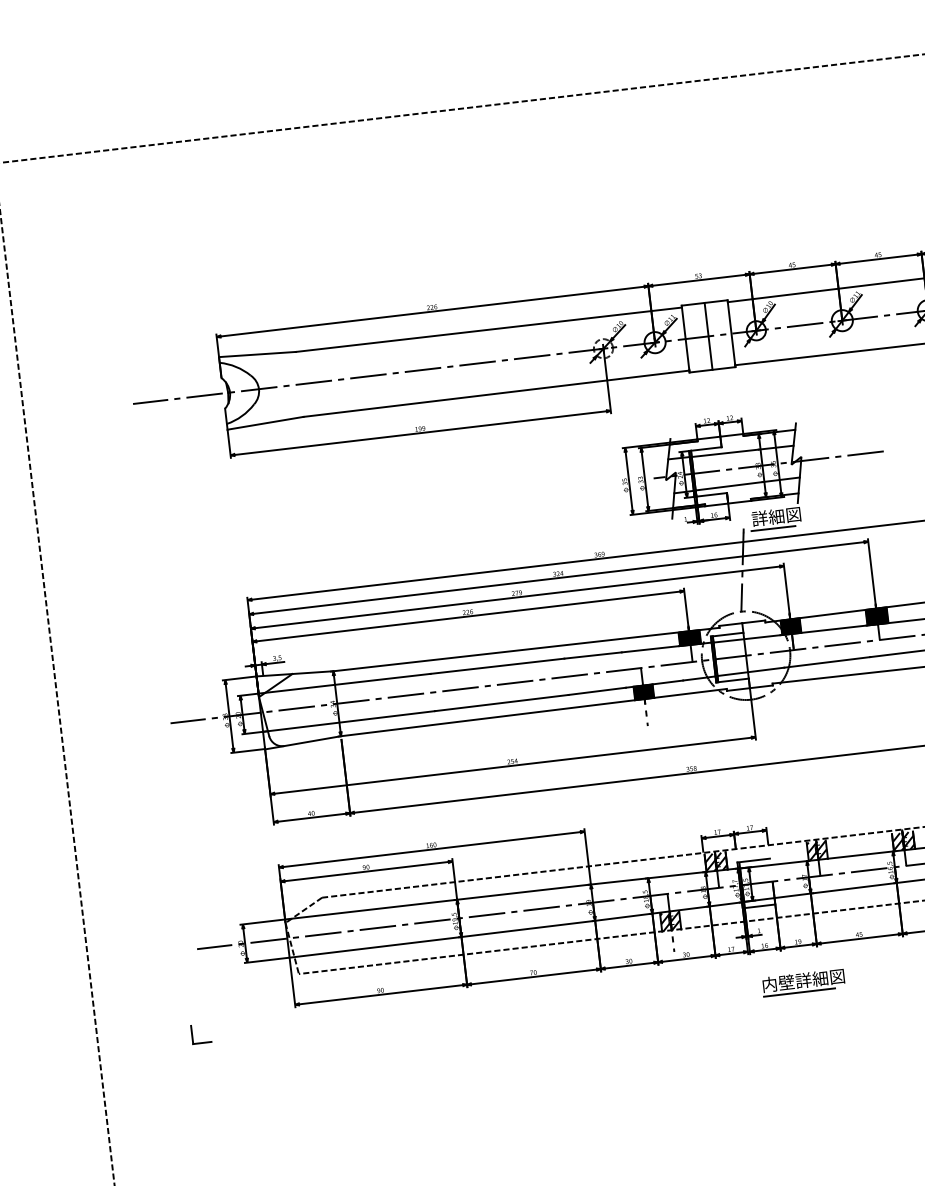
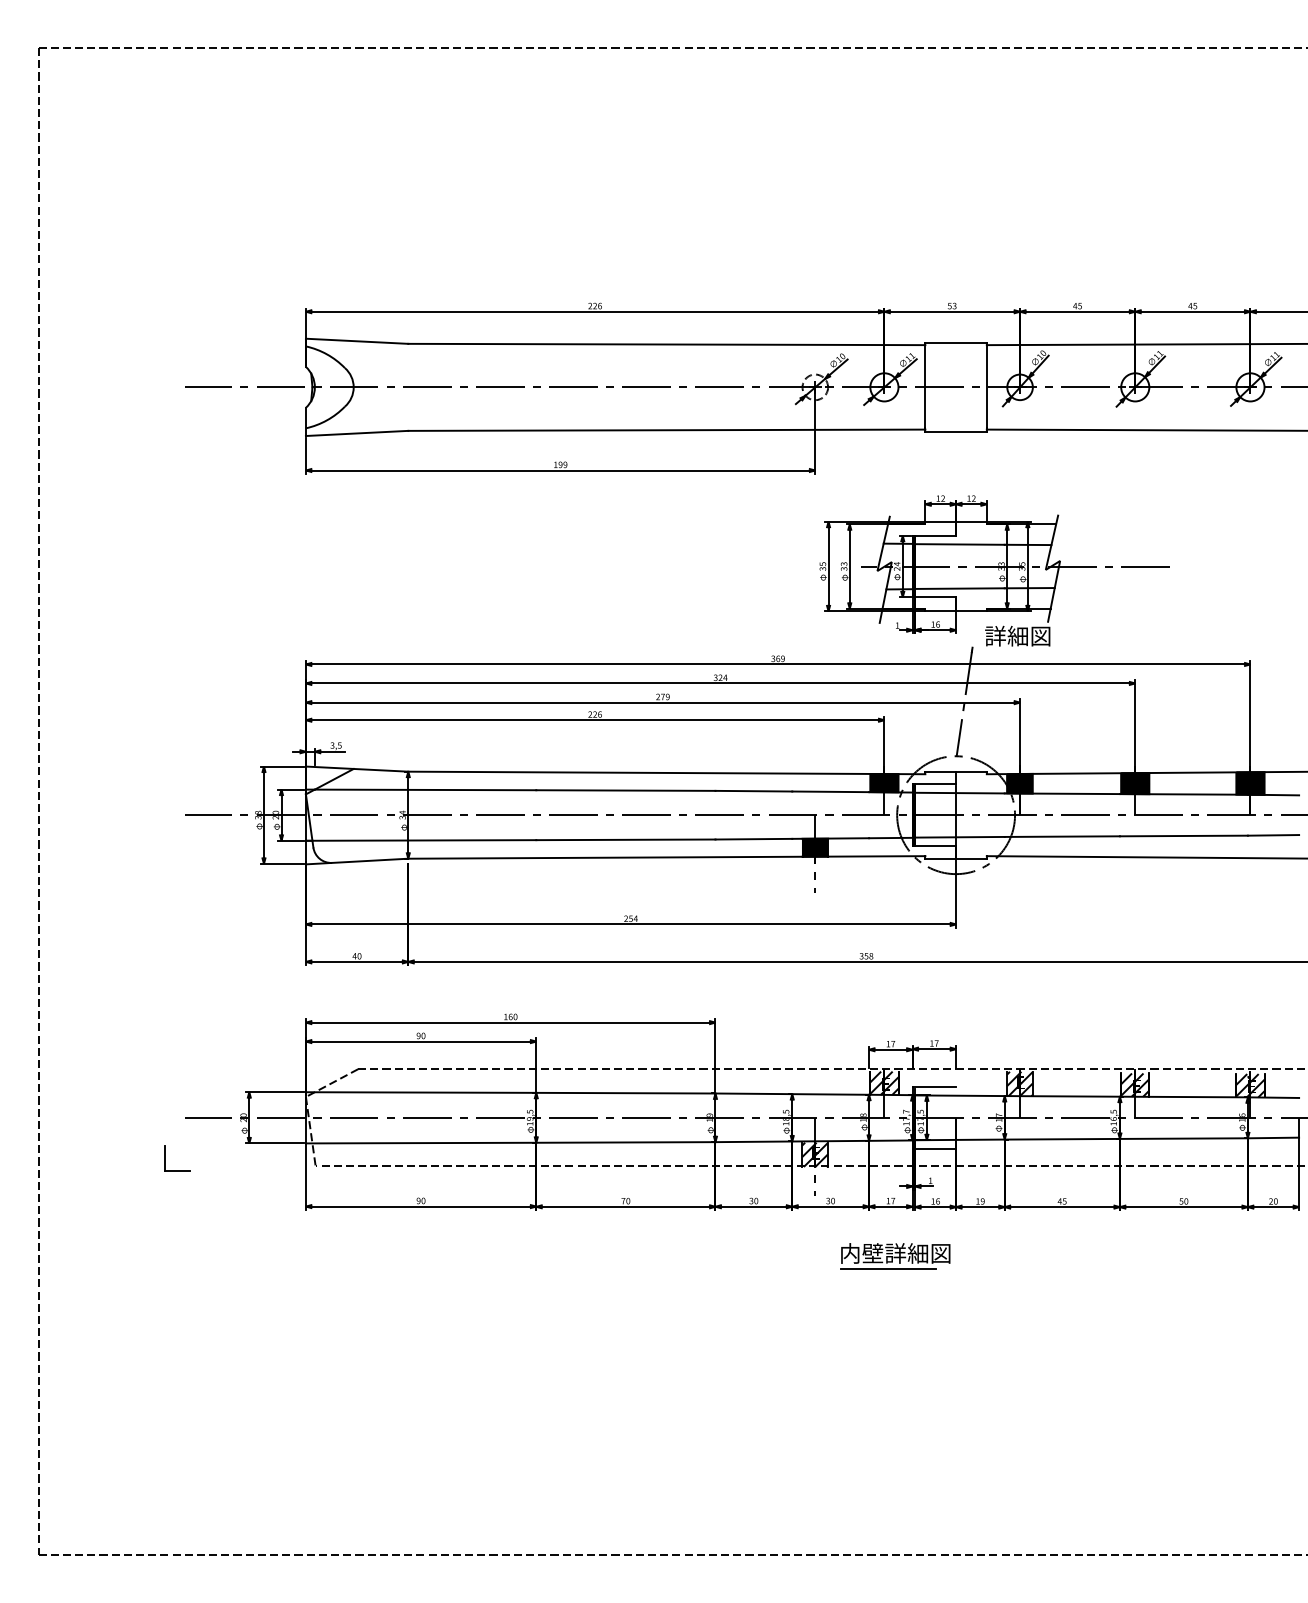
line: (708, 336) -> (956, 387), removed
line: (773, 528) -> (1011, 651), removed
part: (803, 982) -> (895, 1256), moved
part: (192, 1034) -> (165, 1158), moved

